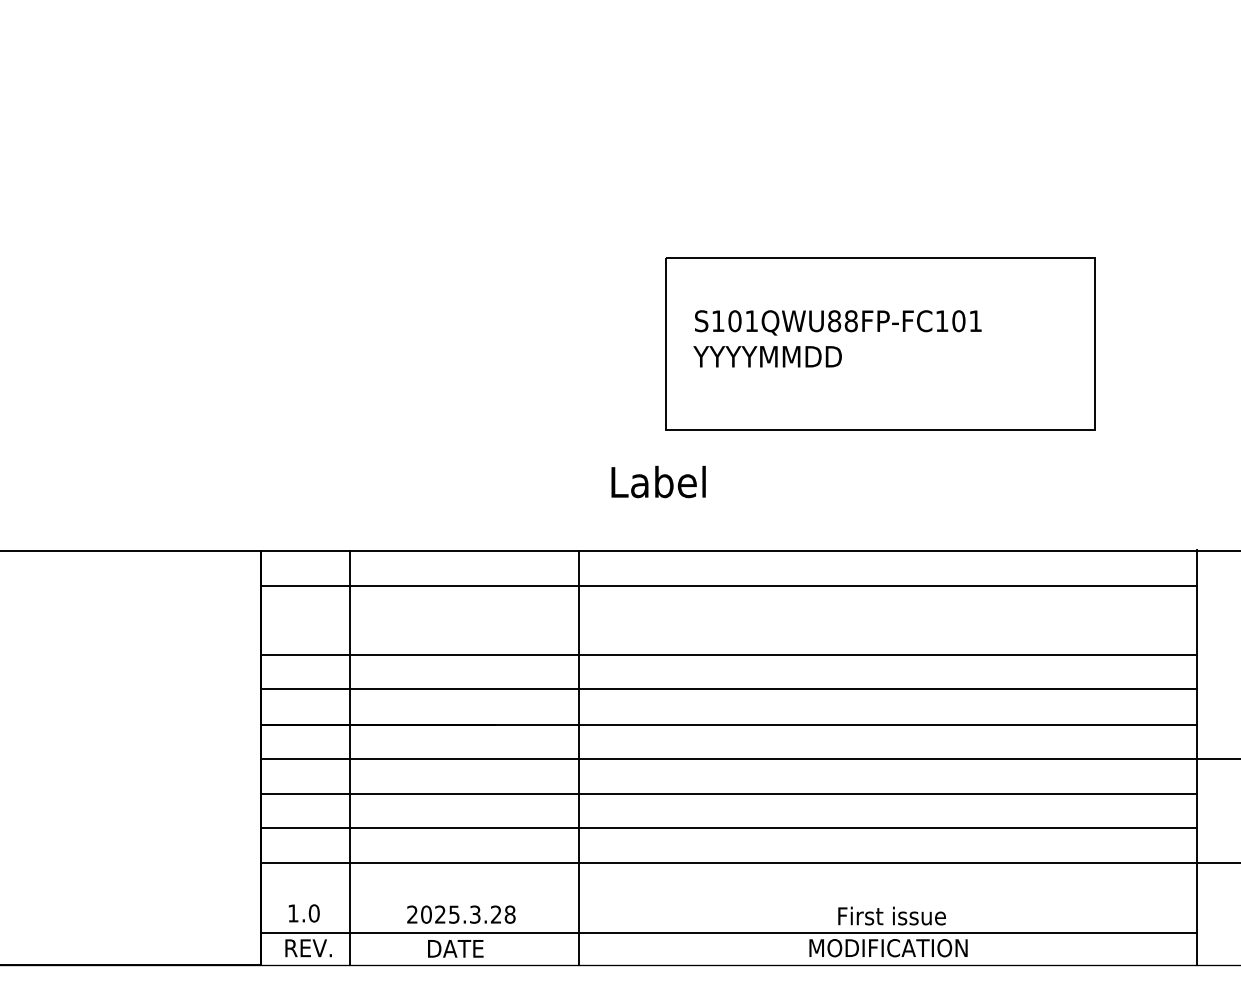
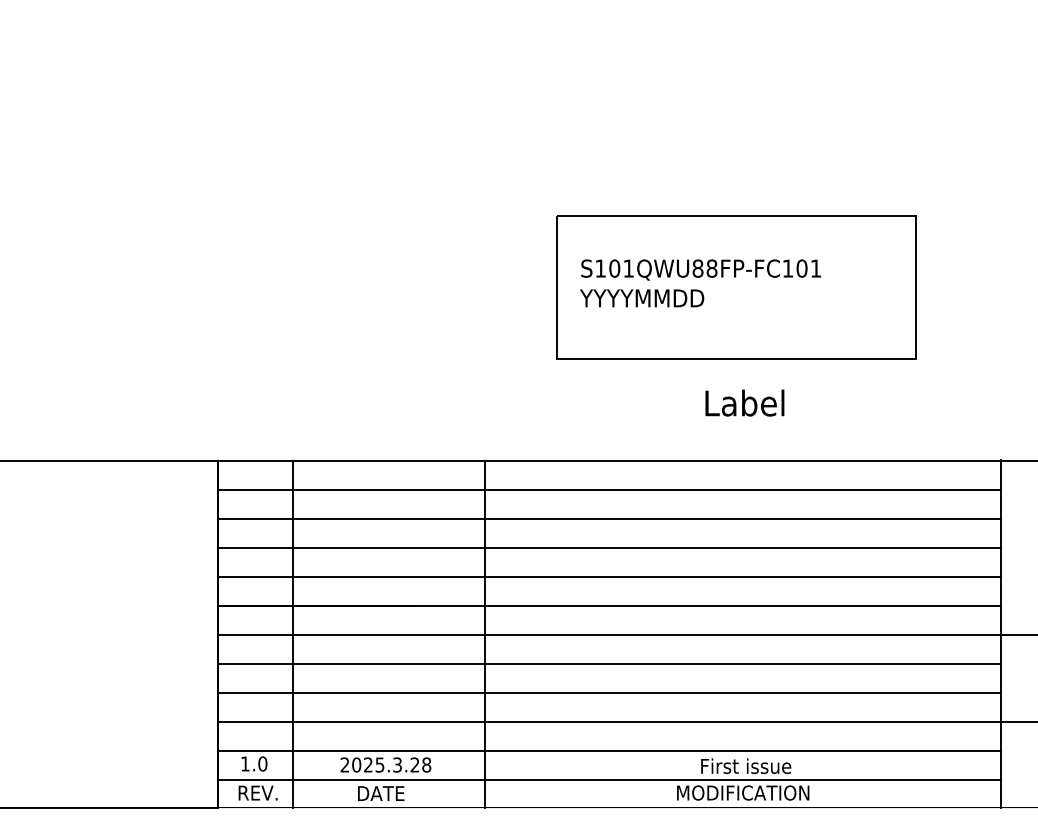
text: (658, 481) -> (744, 402), moved
line: (728, 619) -> (609, 518), added
line: (728, 897) -> (609, 750), added

